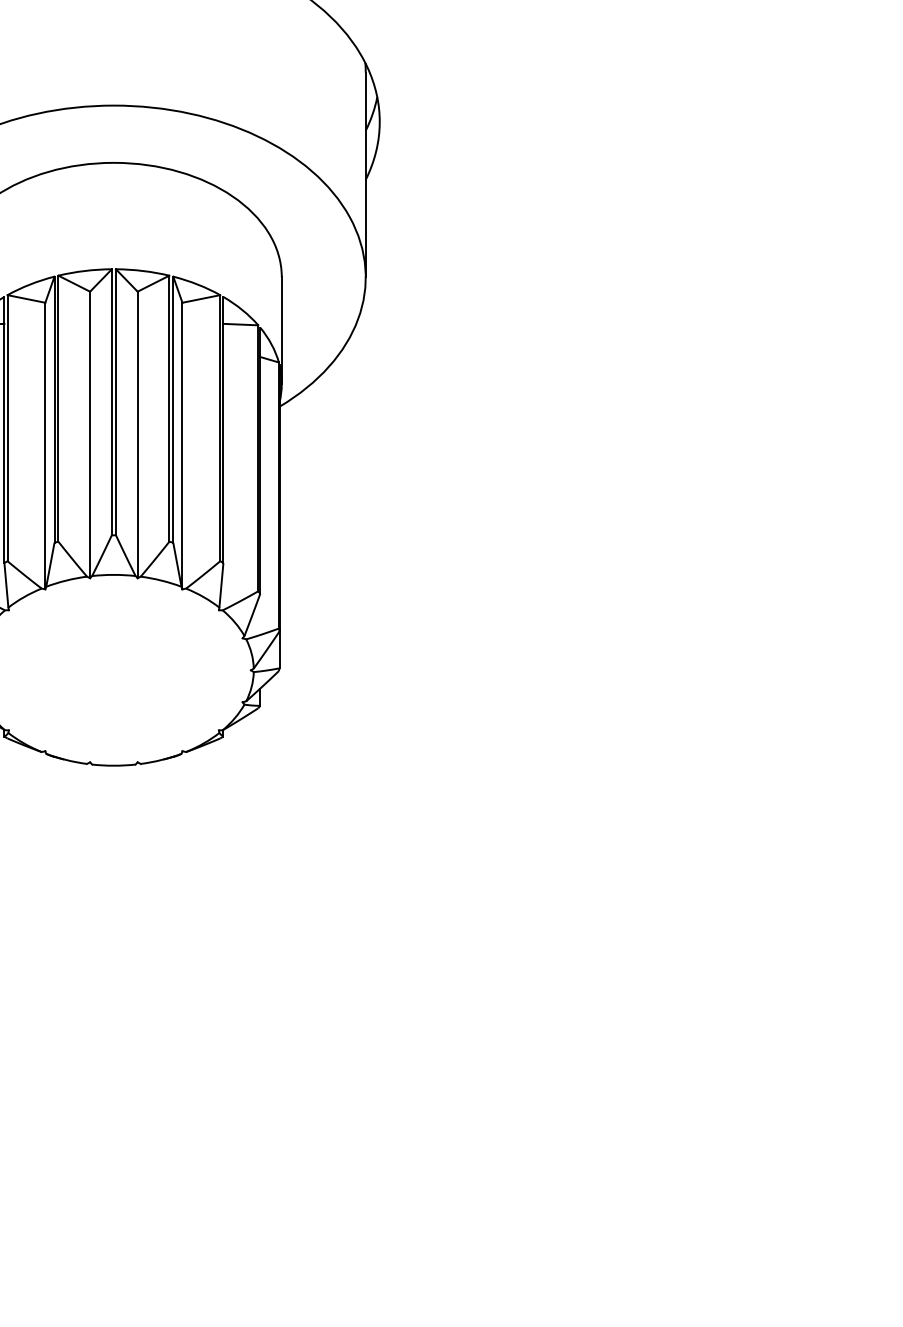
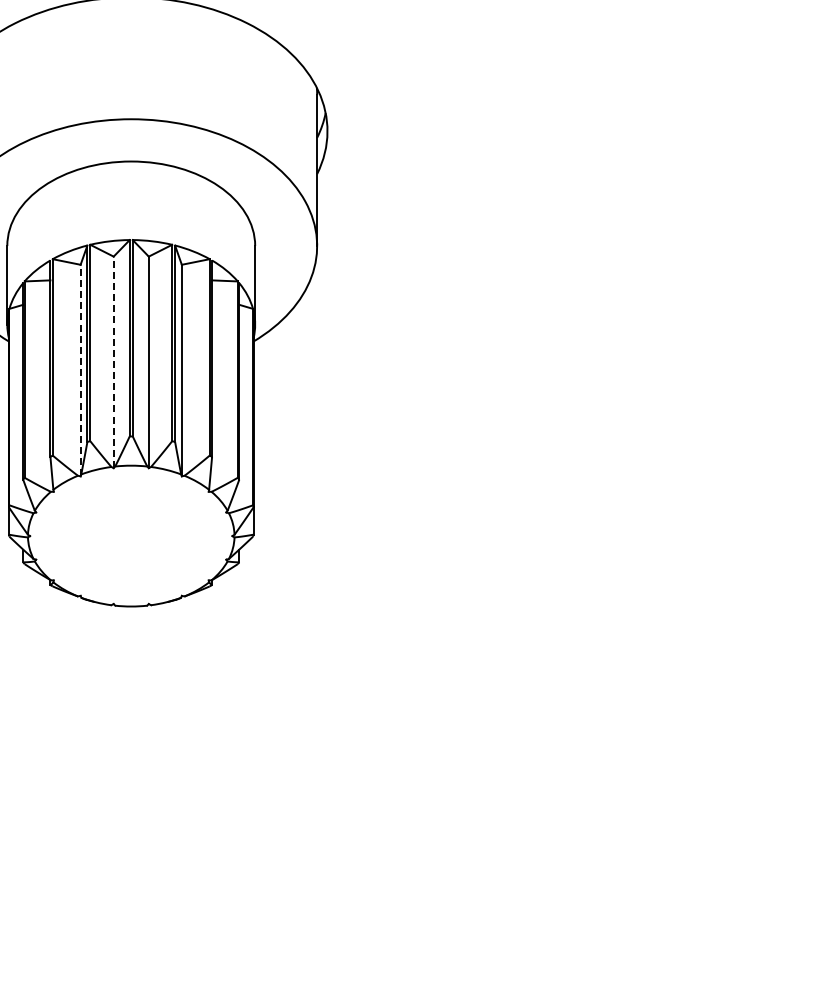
line: (89, 435) -> (113, 362), solid -> dashed
line: (45, 445) -> (80, 370), solid -> dashed

